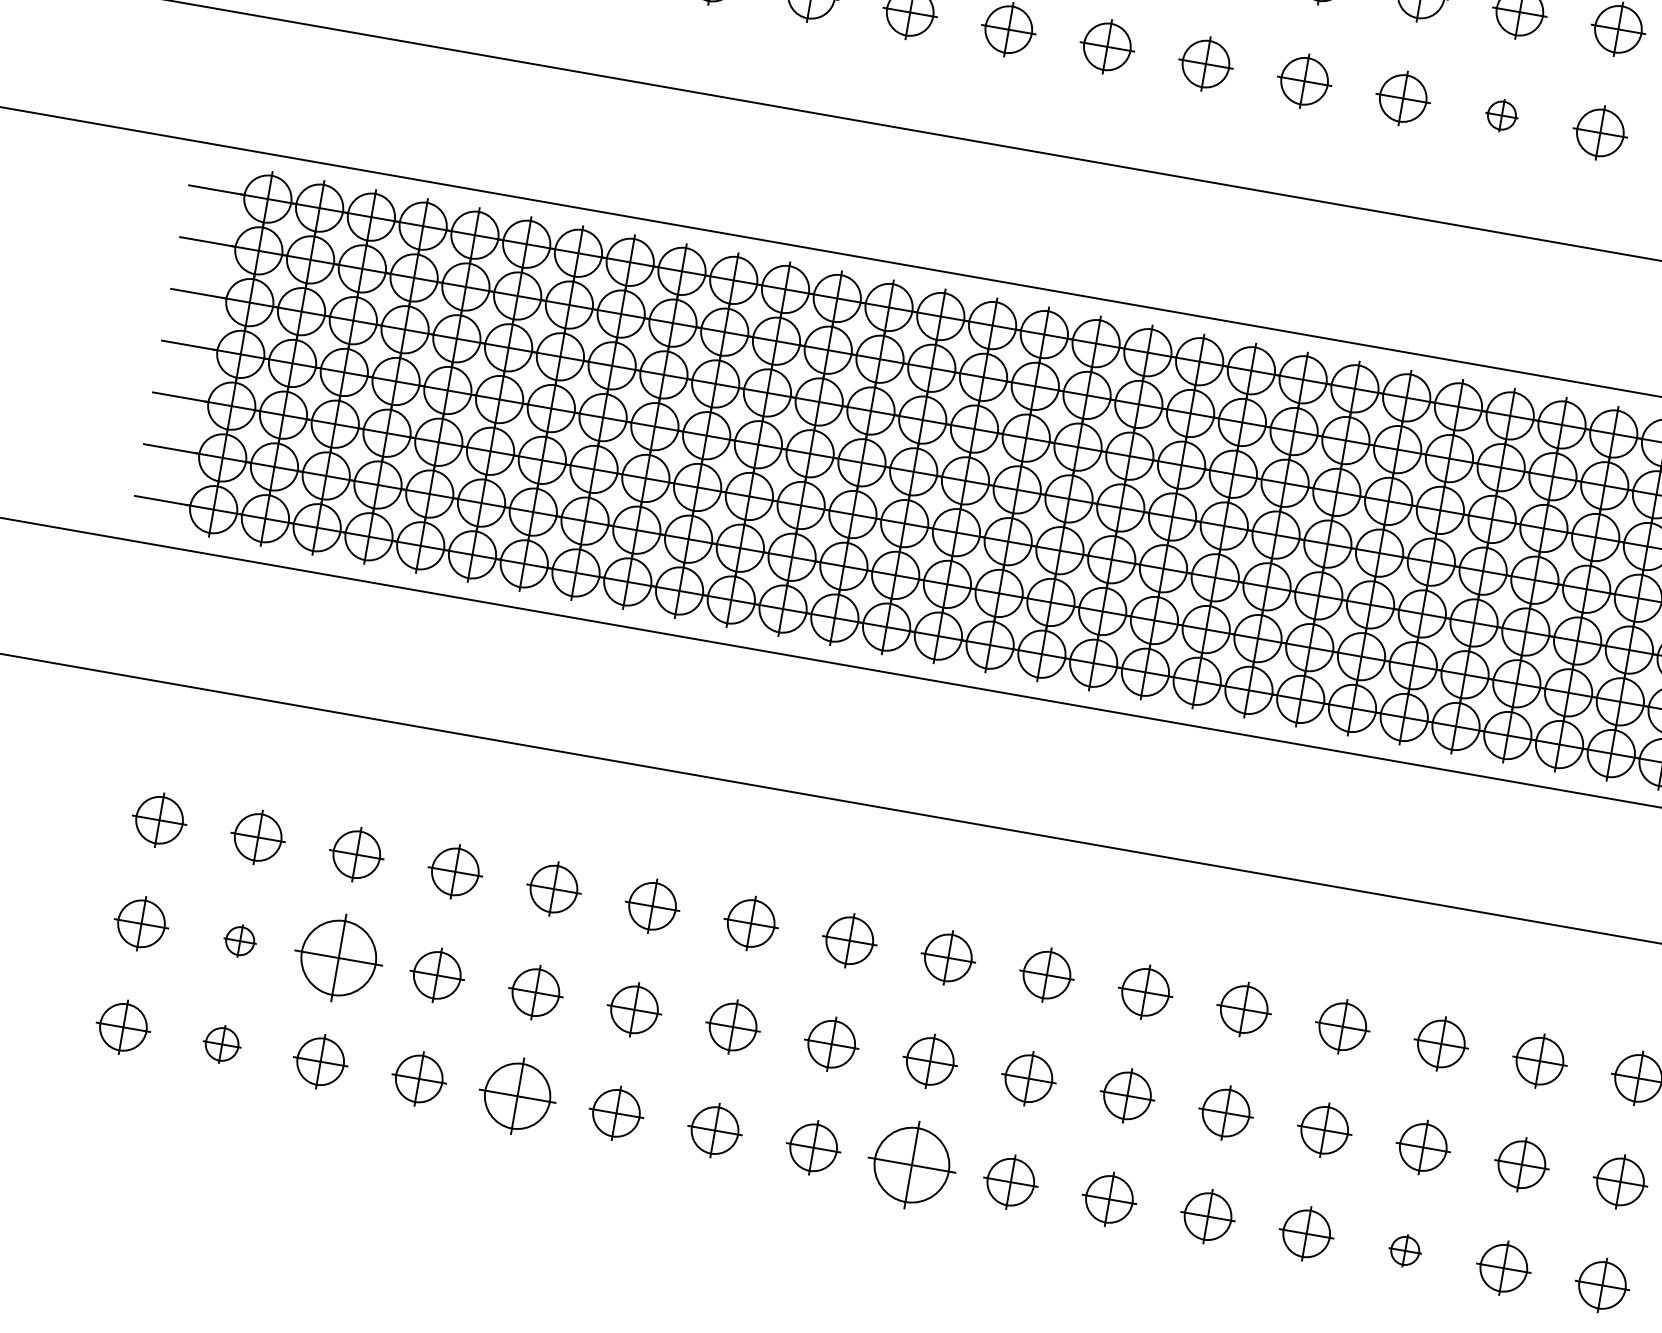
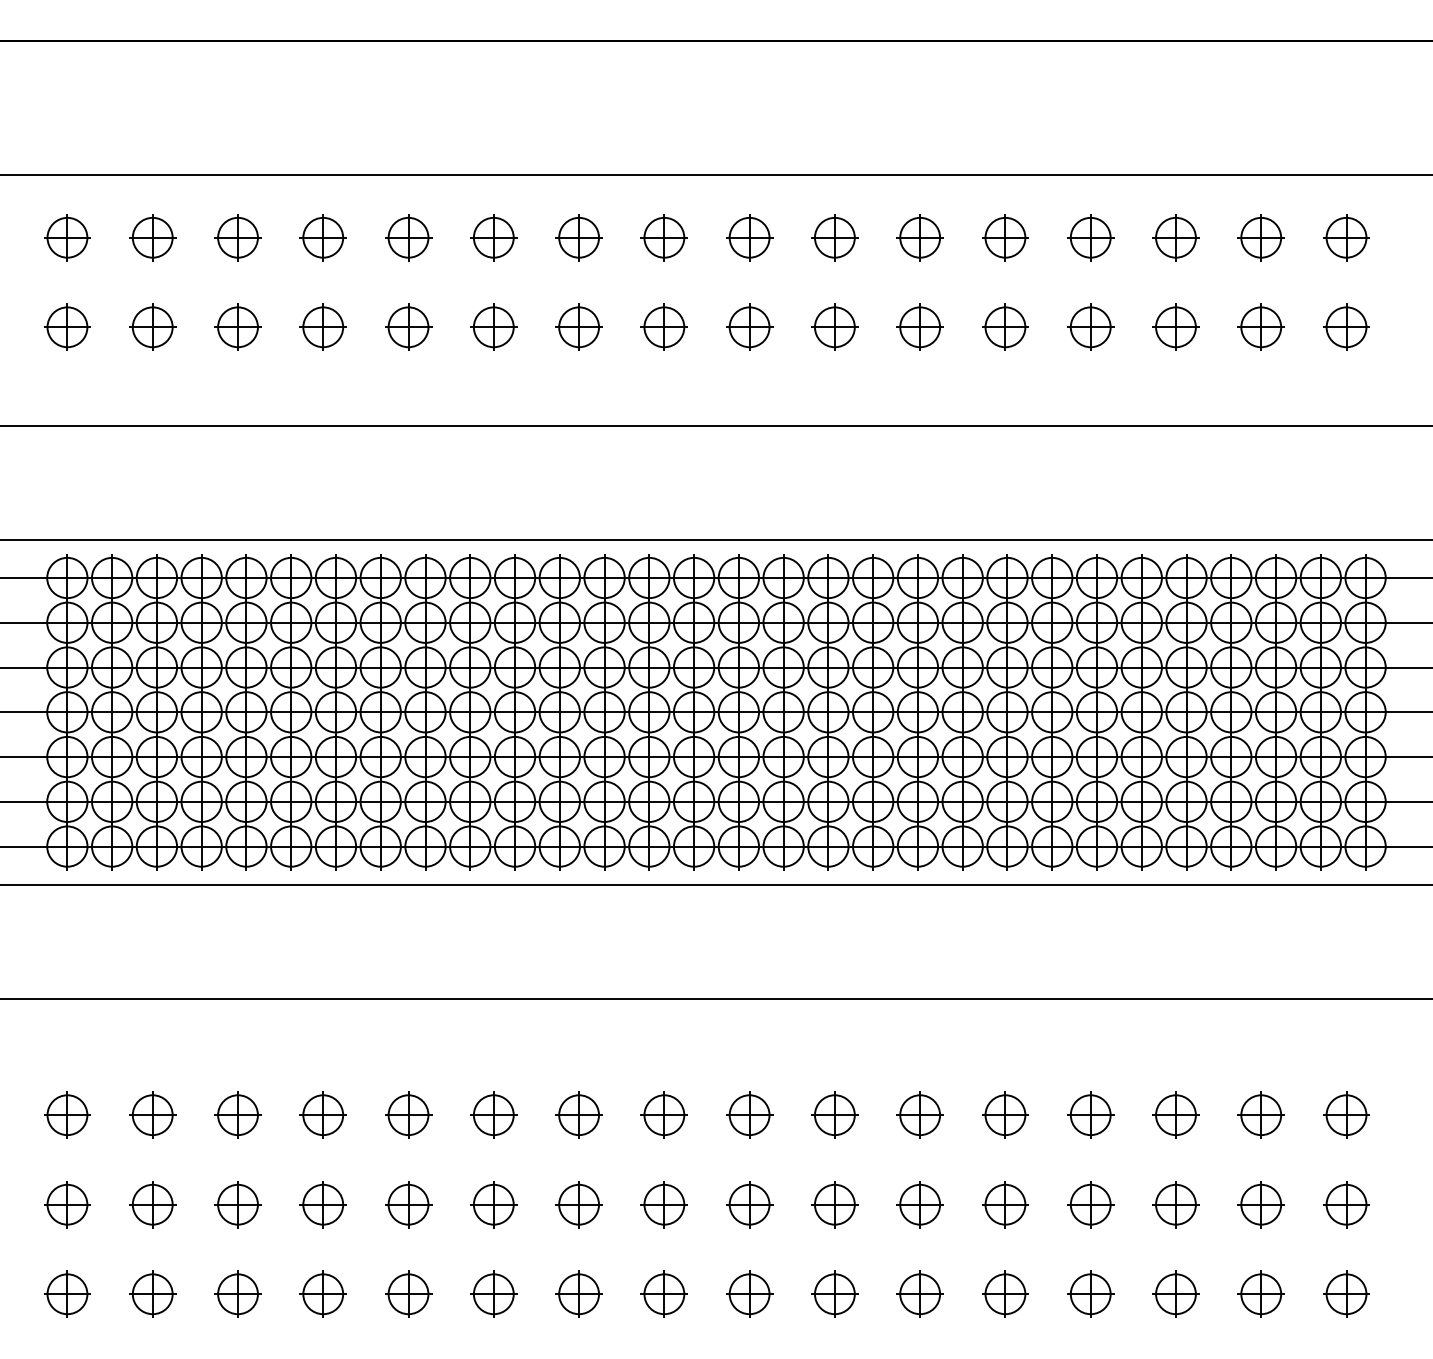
part: (1501, 114) -> (1090, 326), size x1.67
part: (239, 940) -> (152, 1204), size x1.67
part: (338, 957) -> (237, 1204), size x0.62
part: (221, 1043) -> (152, 1293), size x1.43
part: (517, 1095) -> (408, 1293), size x0.71
part: (912, 1164) -> (749, 1293), size x0.62
part: (1404, 1250) -> (1175, 1293), size x1.67

